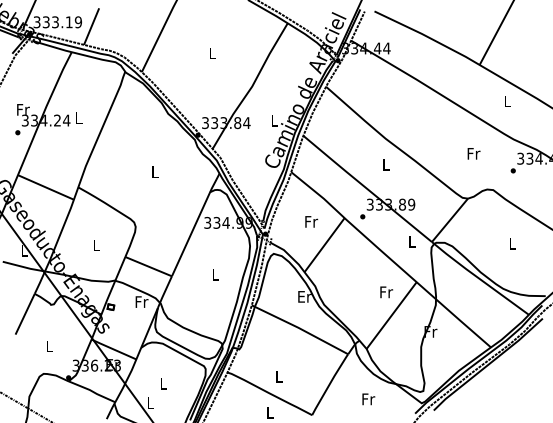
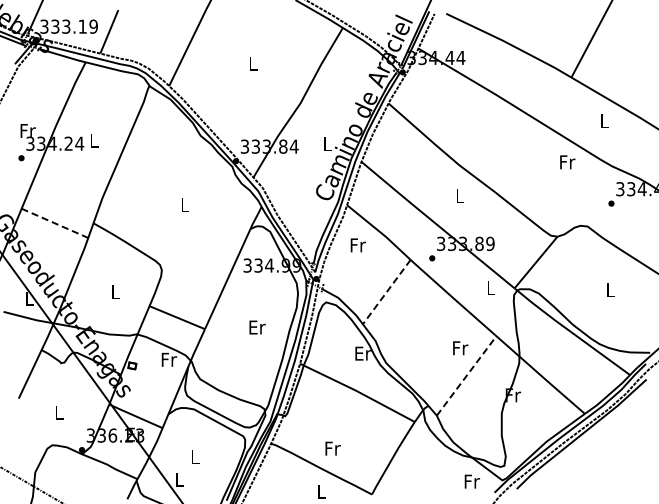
text: (473, 153) -> (567, 162), moved
line: (46, 187) -> (55, 223), solid -> dashed
text: (310, 221) -> (357, 245), moved
line: (324, 245) -> (386, 292), solid -> dashed
text: (216, 274) -> (257, 327), L -> Er
line: (391, 315) -> (466, 375), solid -> dashed
text: (279, 376) -> (332, 448), L -> Fr
text: (368, 399) -> (471, 481), moved

